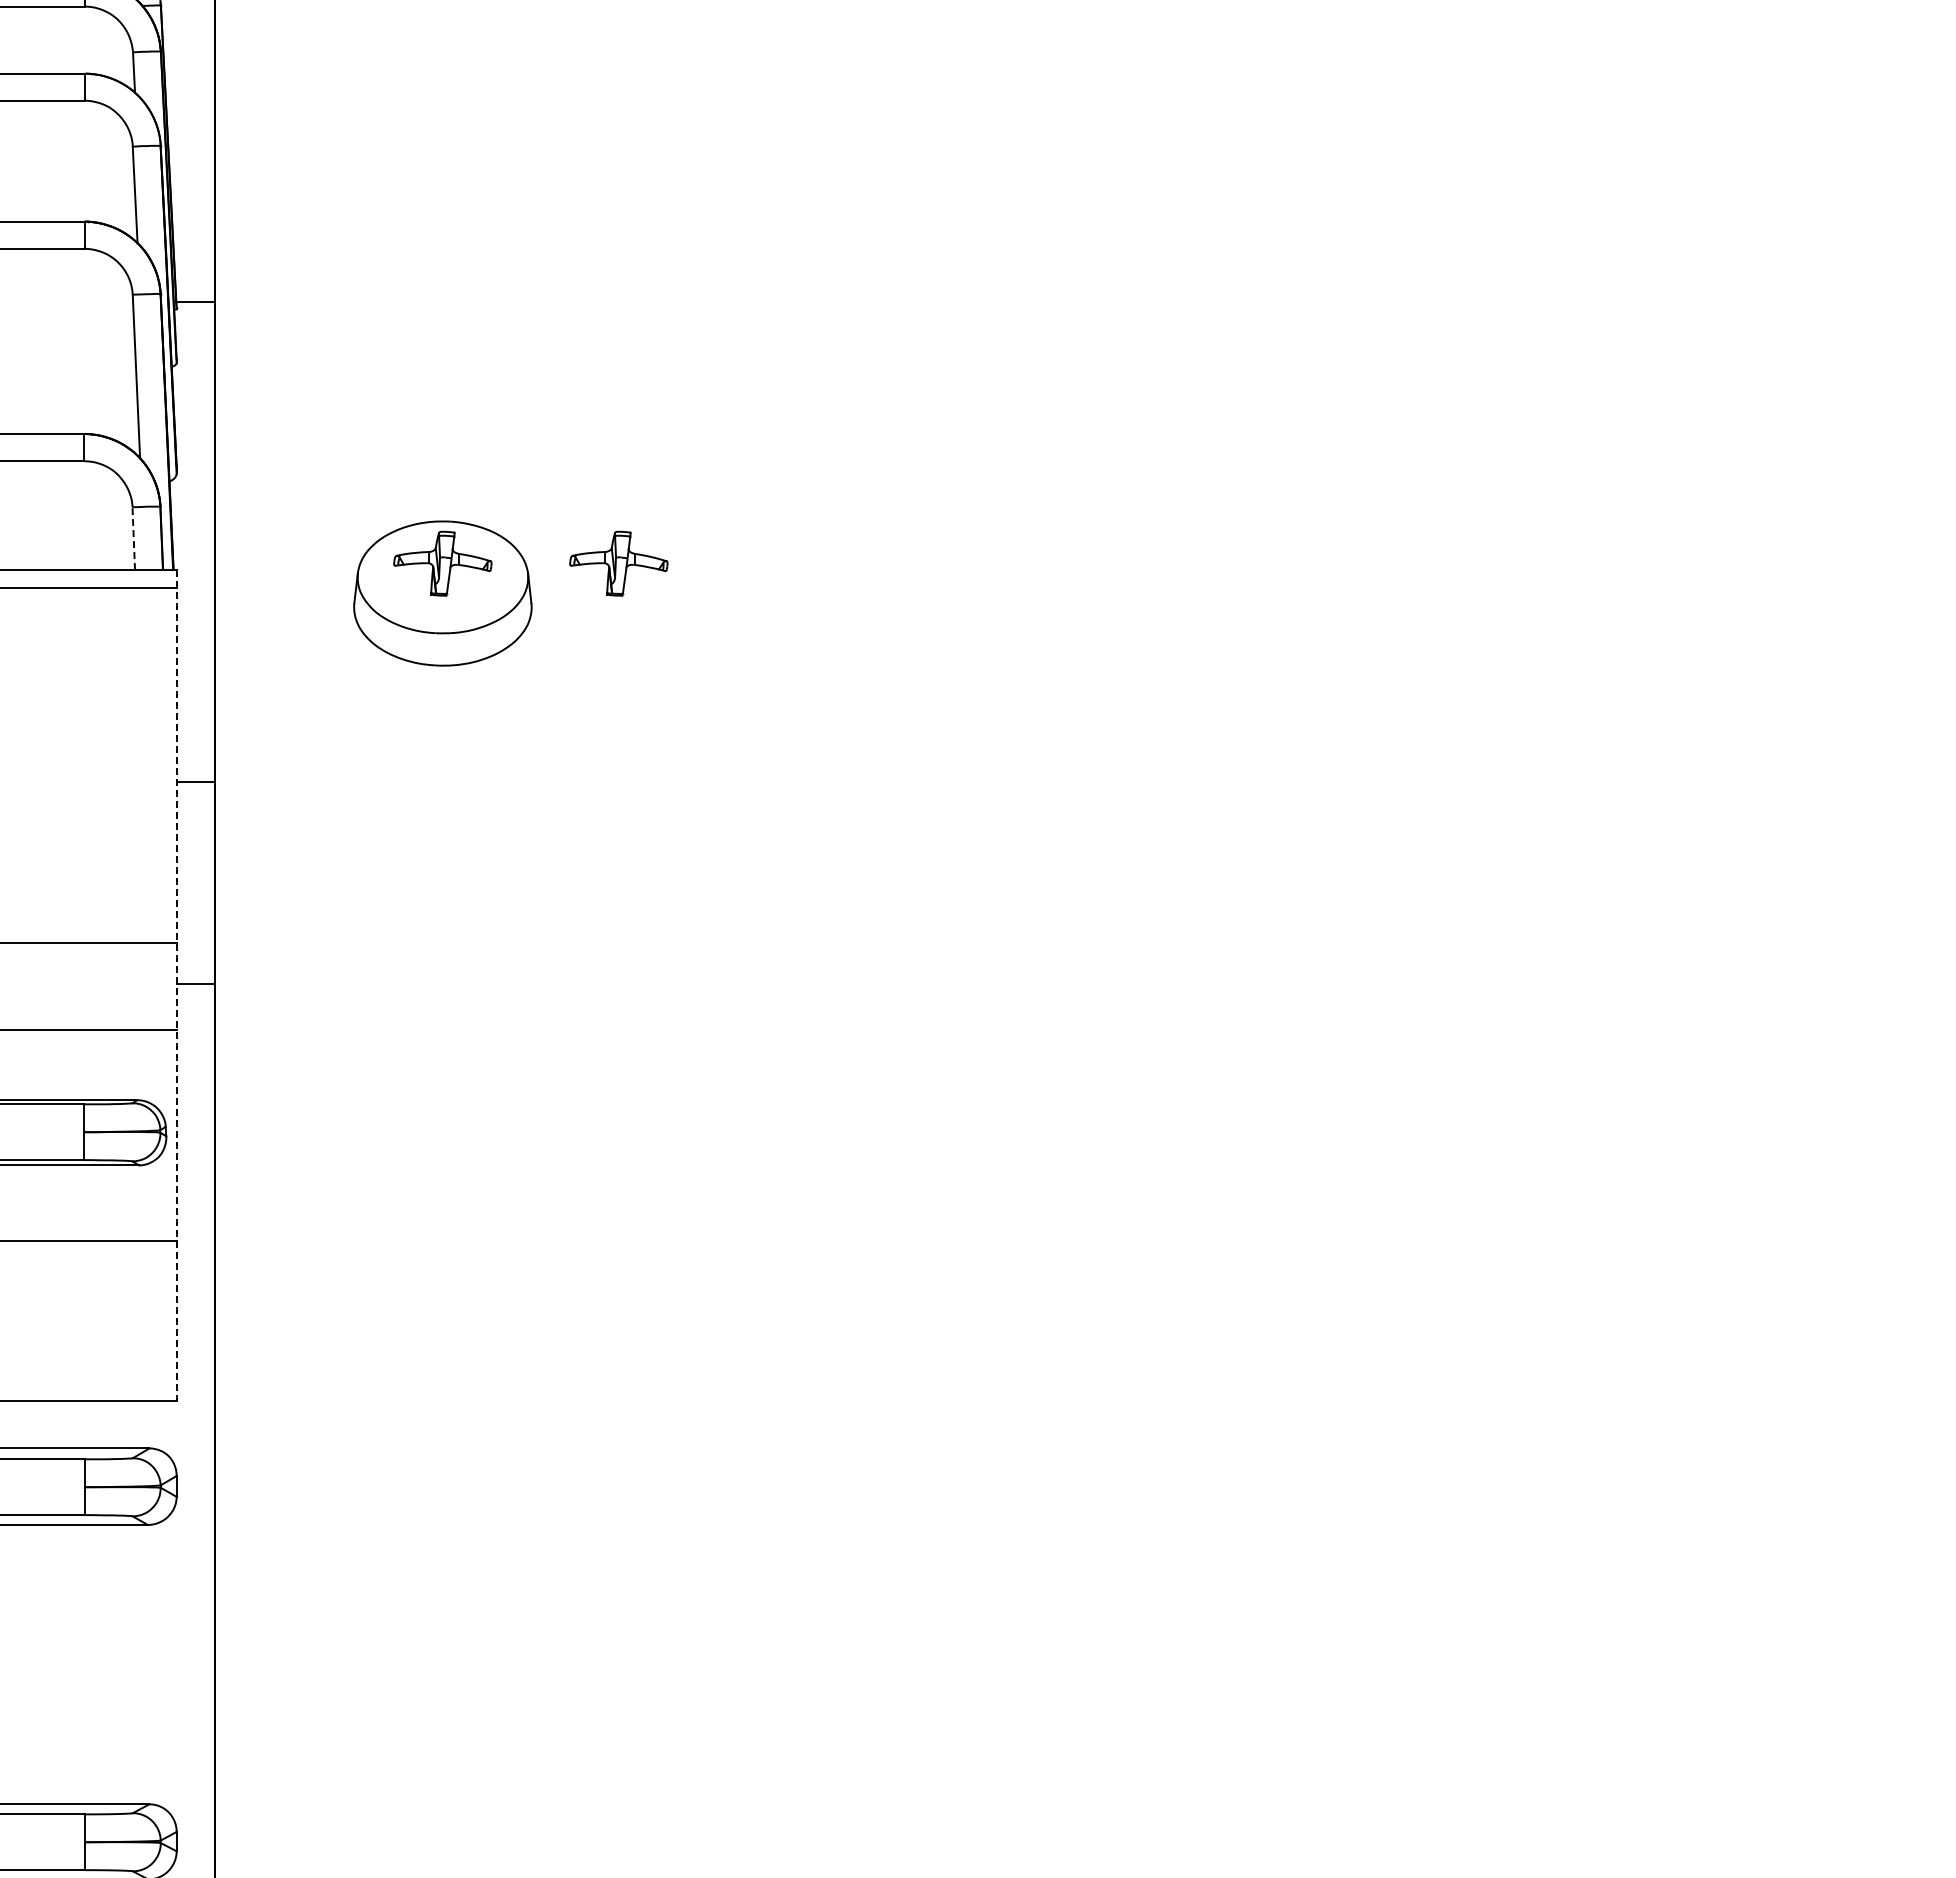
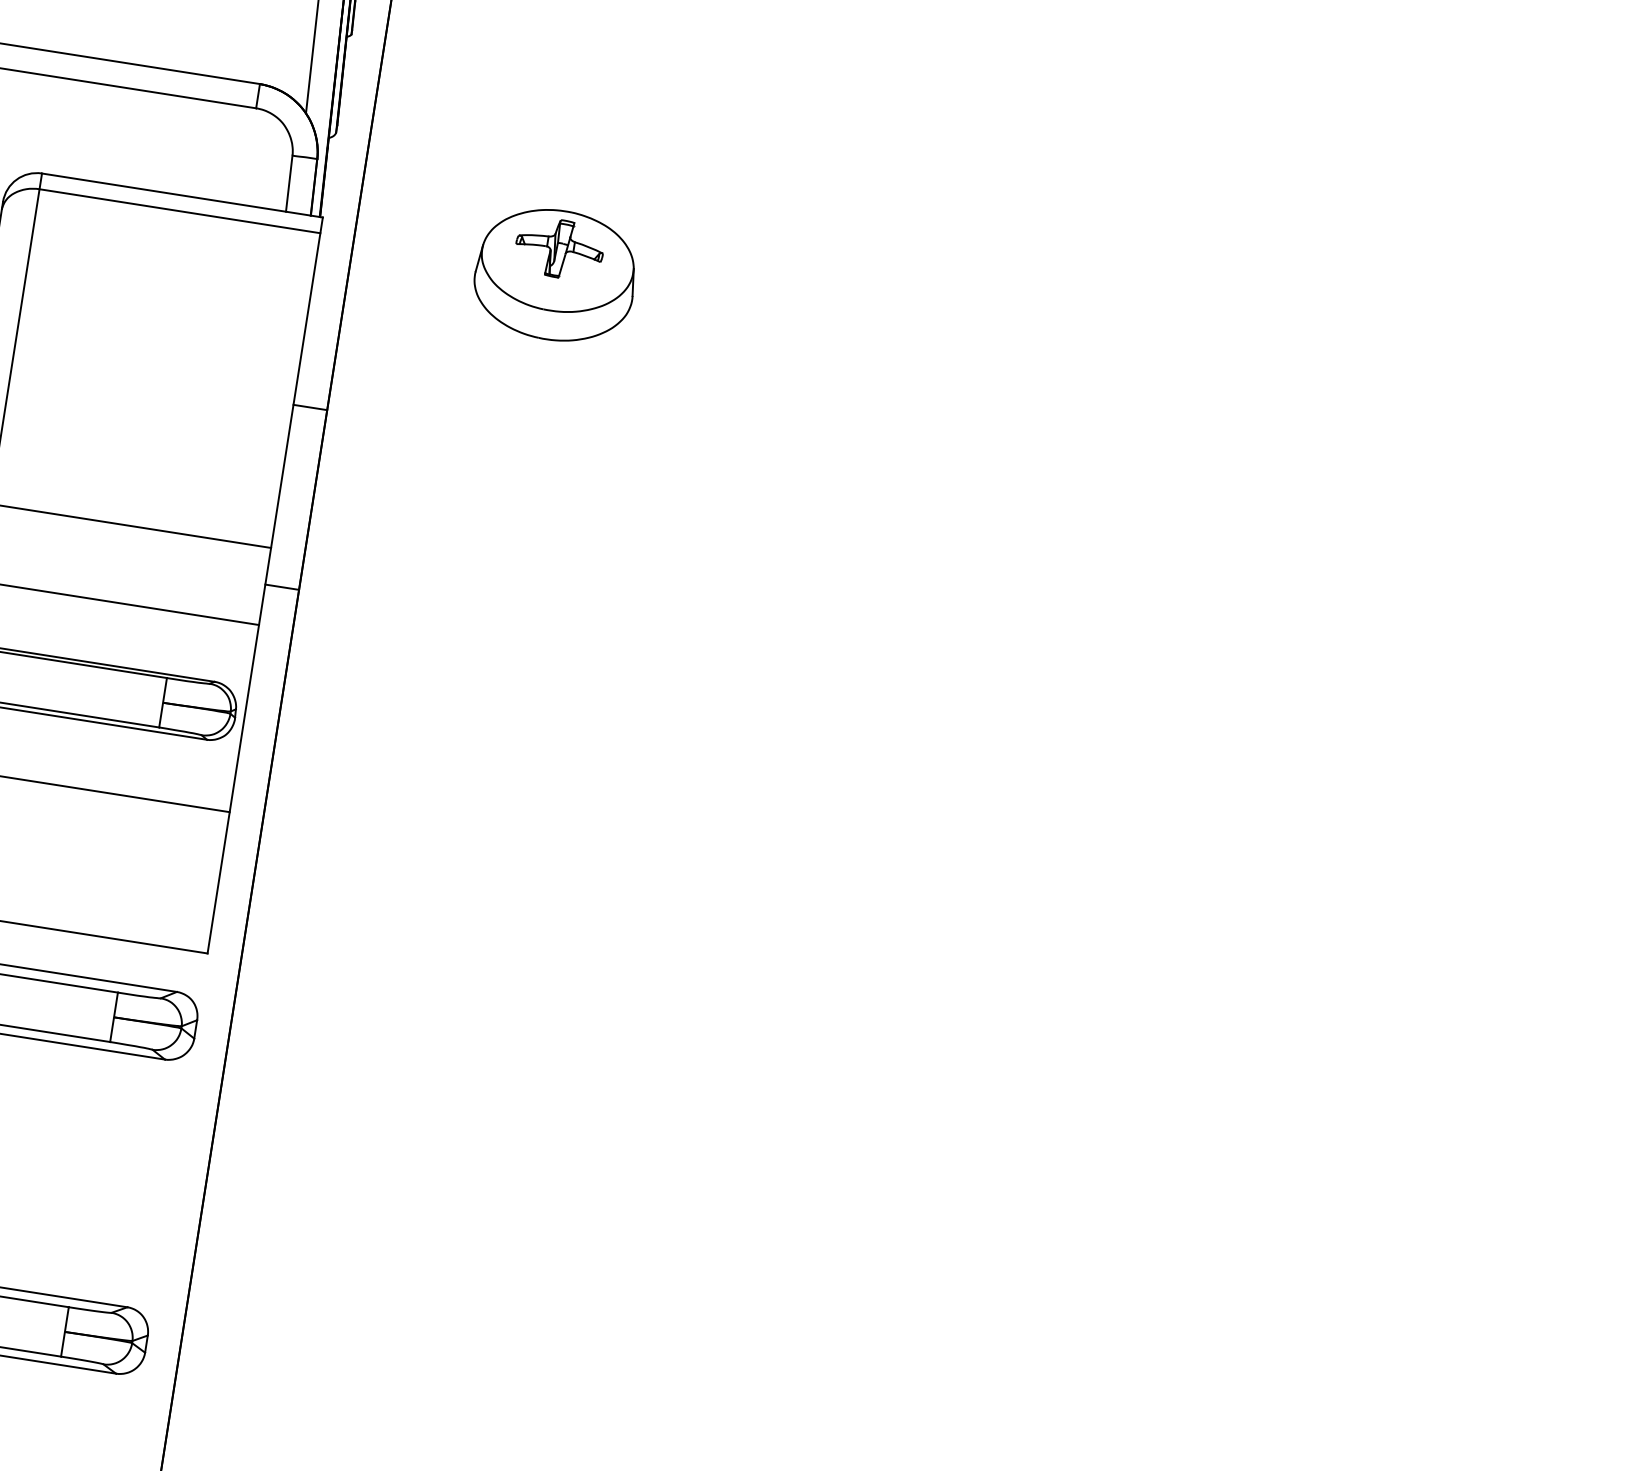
line: (133, 538) -> (289, 183), dashed -> solid
part: (618, 563) -> (715, 272), removed
line: (176, 985) -> (265, 585), dashed -> solid

